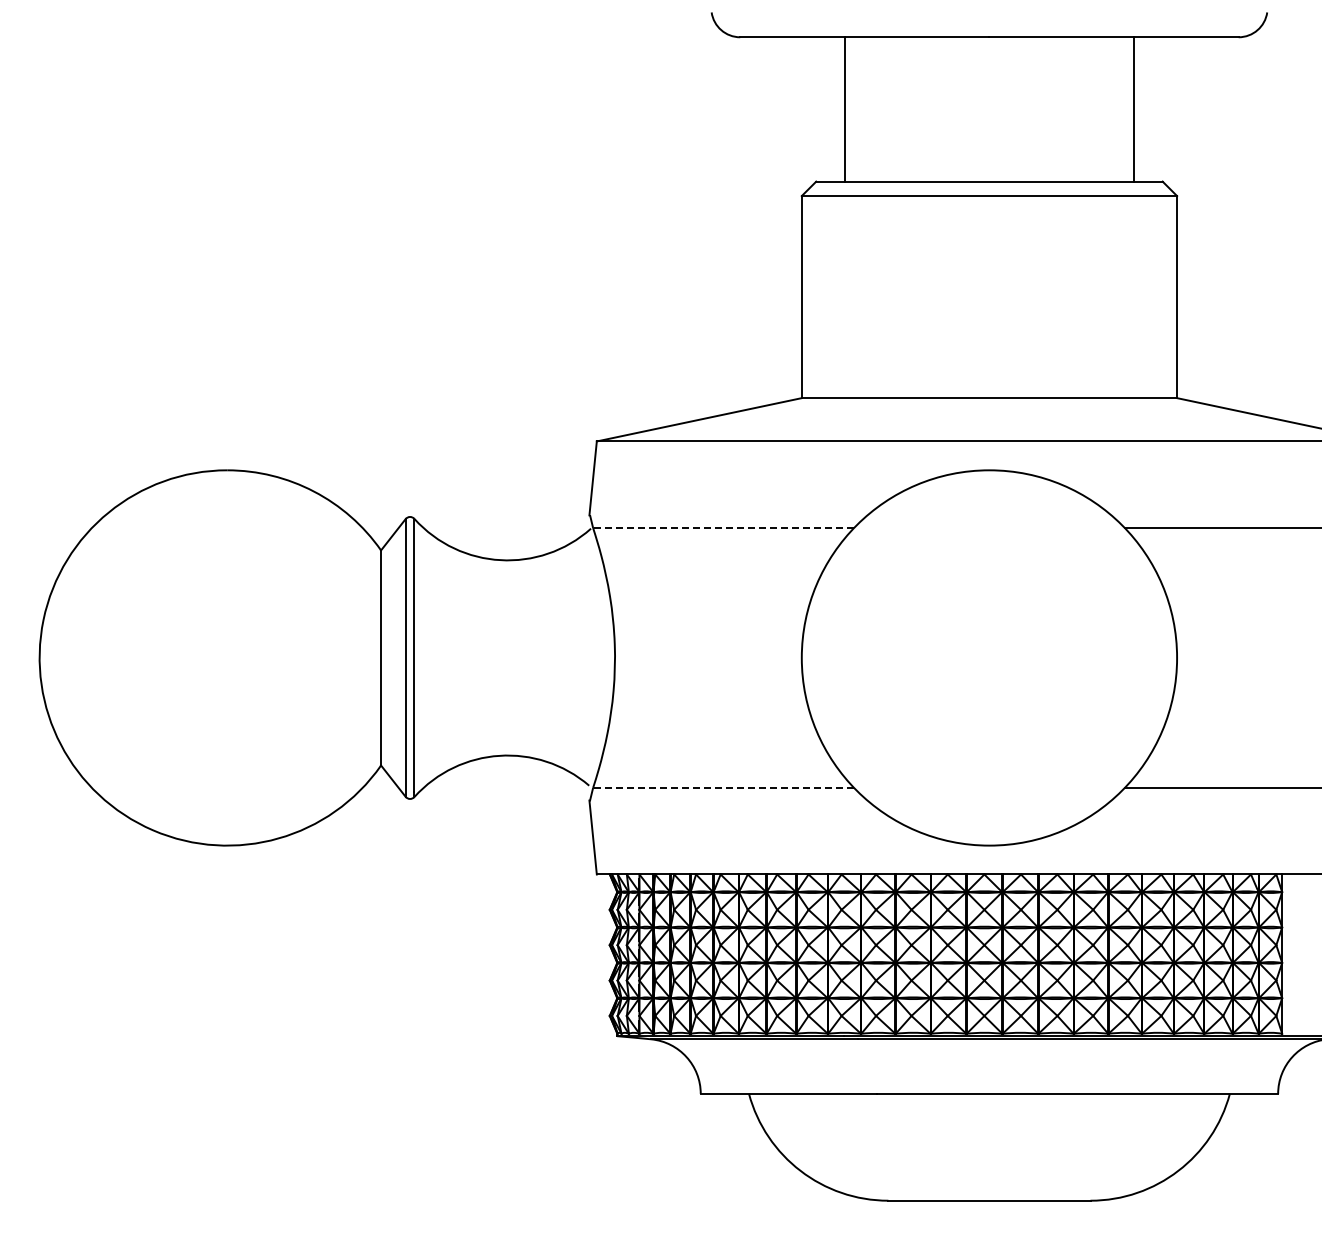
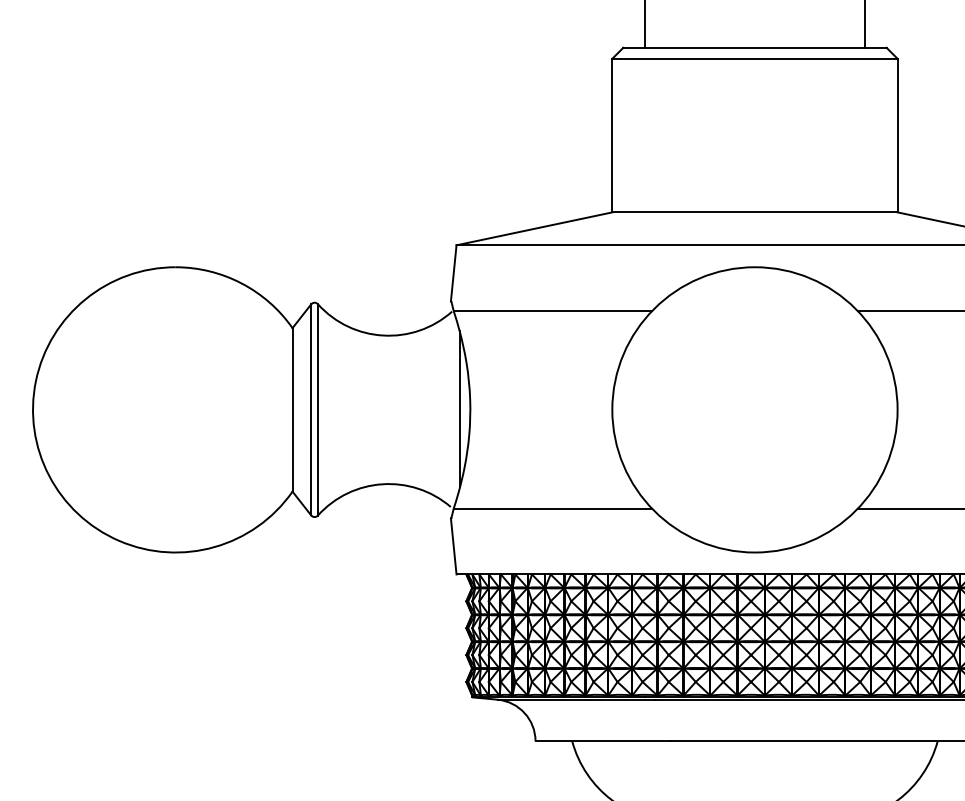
line: (723, 528) -> (552, 311), dashed -> solid
line: (601, 656) -> (460, 408), added
line: (723, 787) -> (552, 508), dashed -> solid

